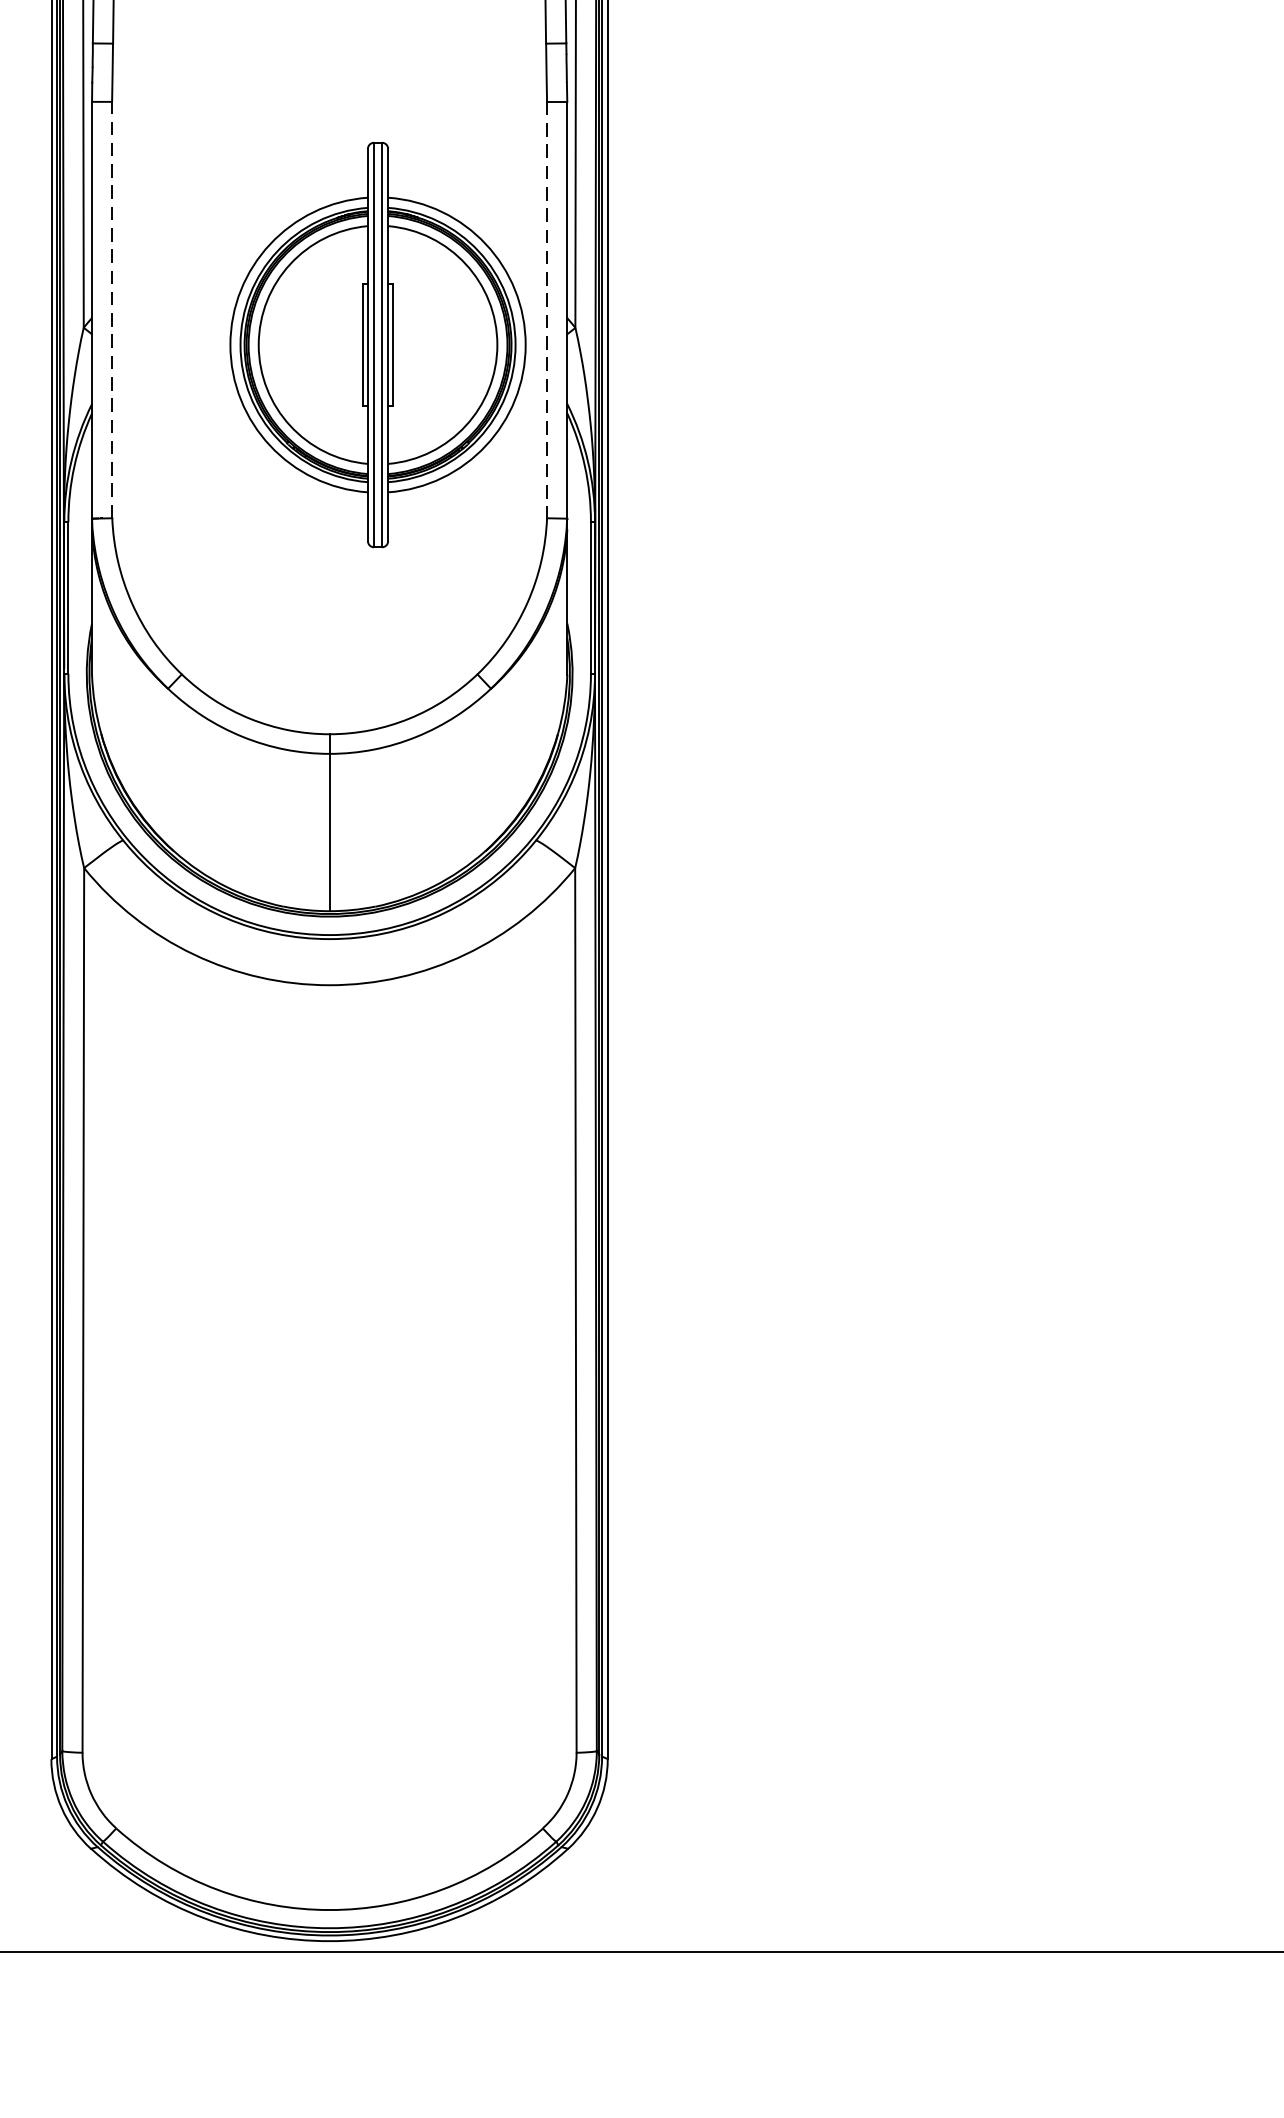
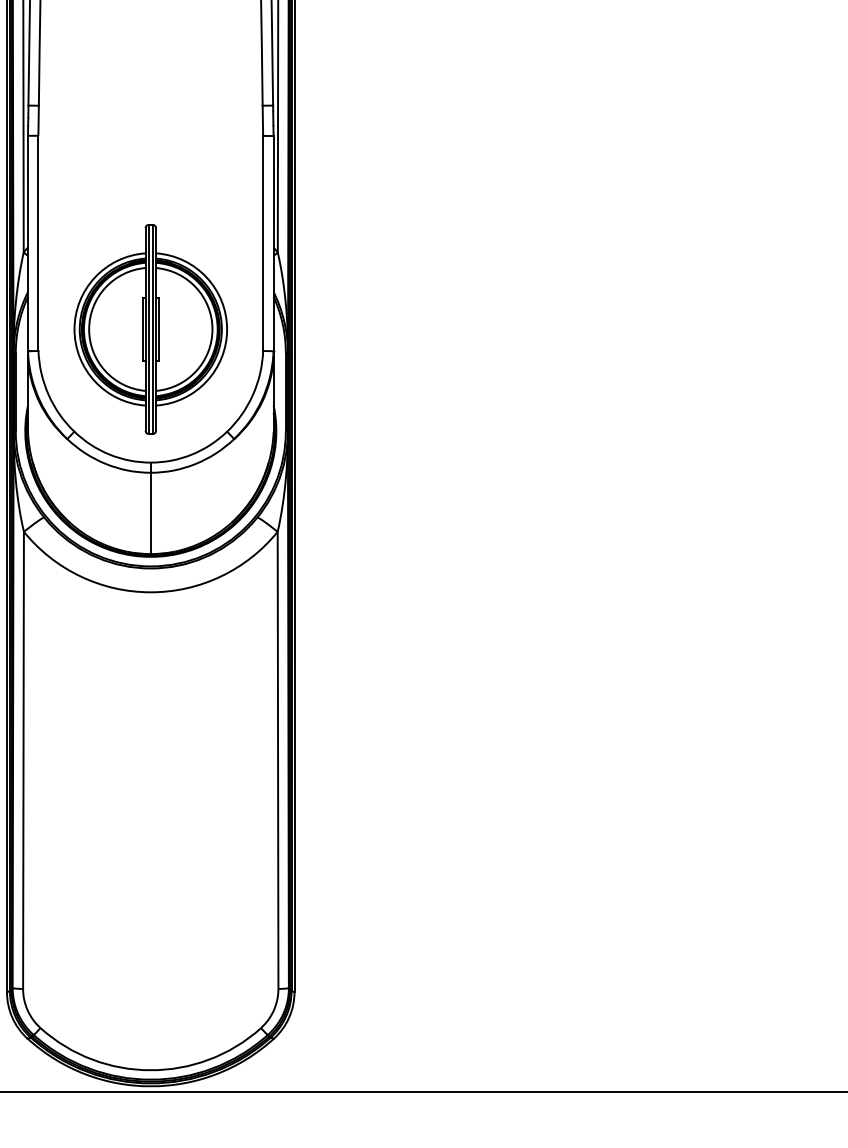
line: (112, 310) -> (38, 243), dashed -> solid
line: (547, 310) -> (263, 243), dashed -> solid
part: (377, 345) -> (150, 329), moved

